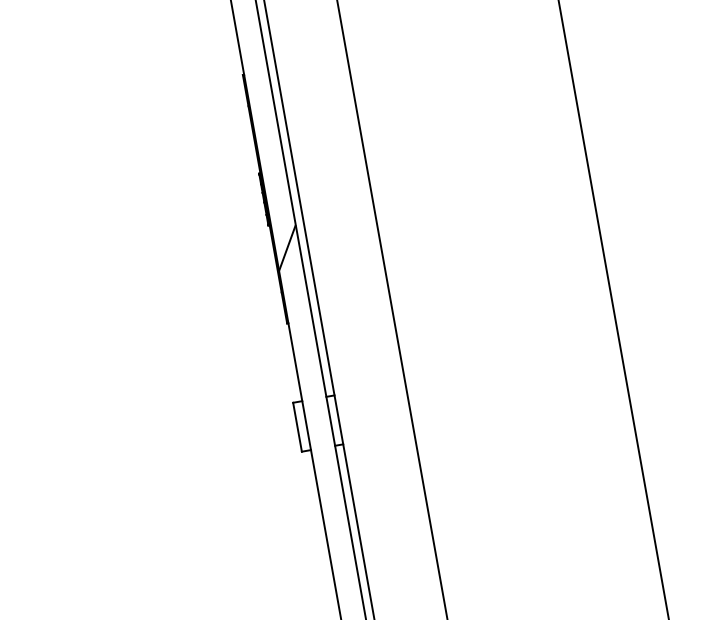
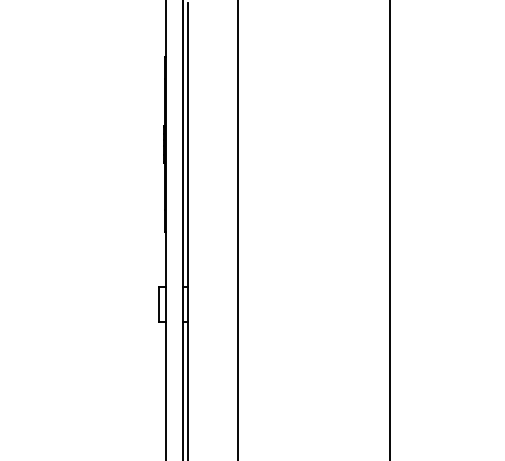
hatch: (286, 248) -> (173, 180), removed

